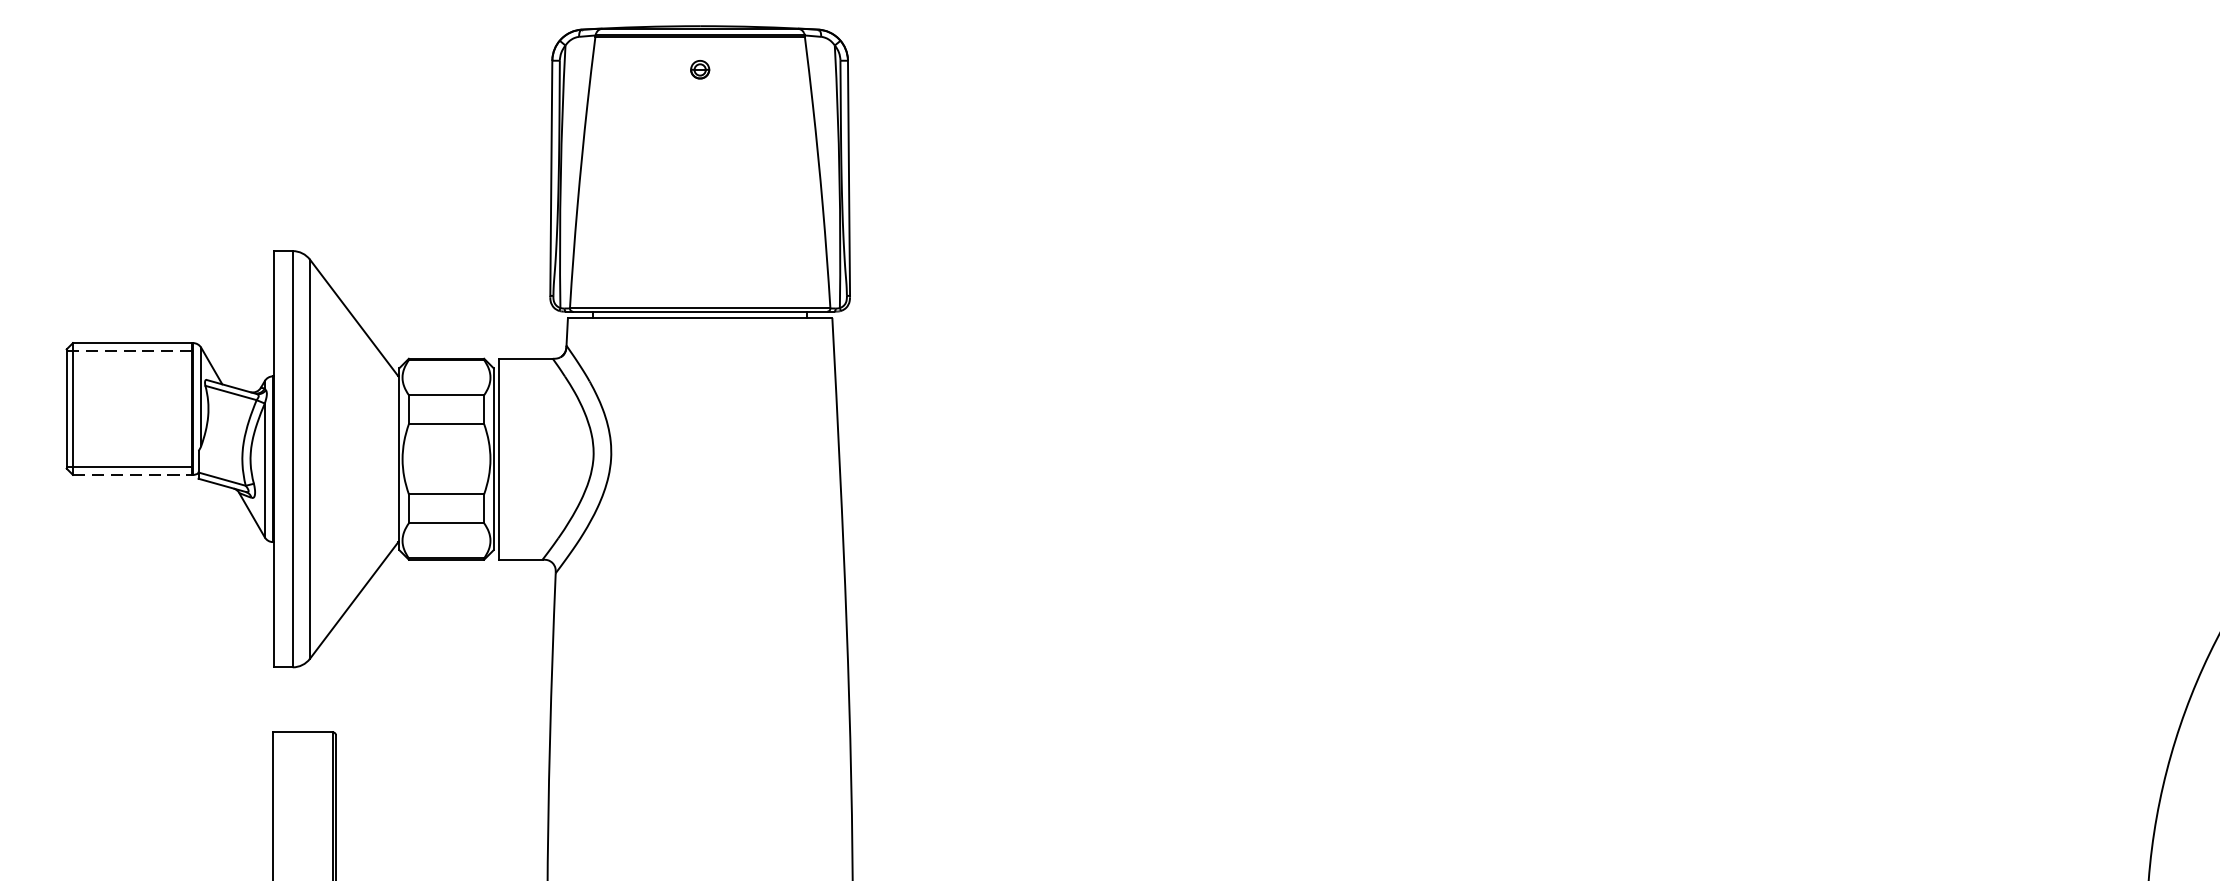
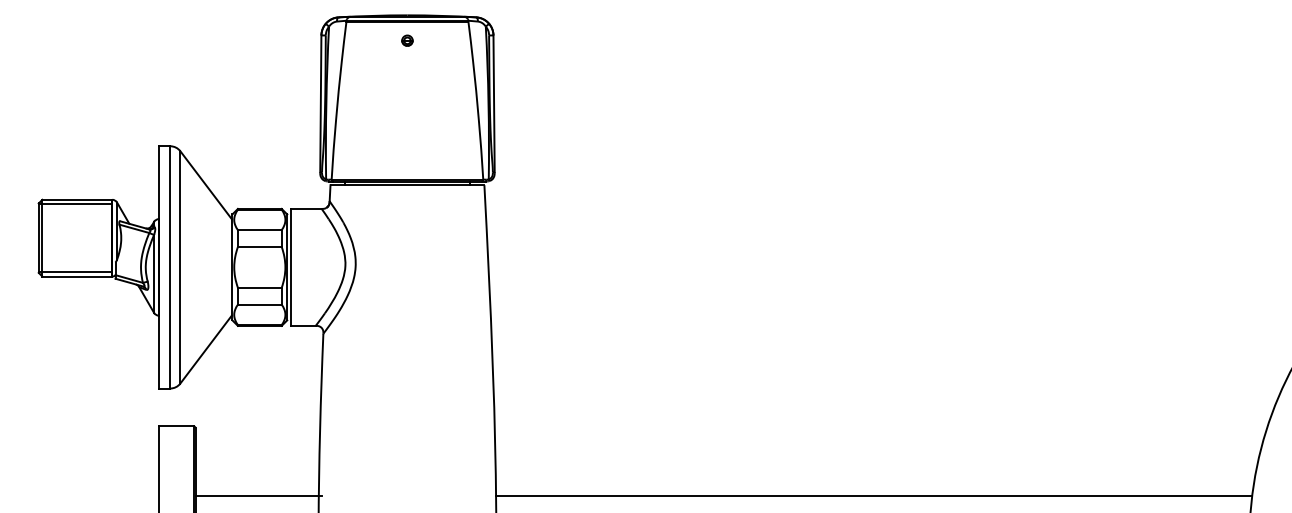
line: (129, 351) -> (75, 204), dashed -> solid
line: (133, 474) -> (77, 276), dashed -> solid
line: (444, 851) -> (258, 495), added
line: (1502, 851) -> (874, 495), added

